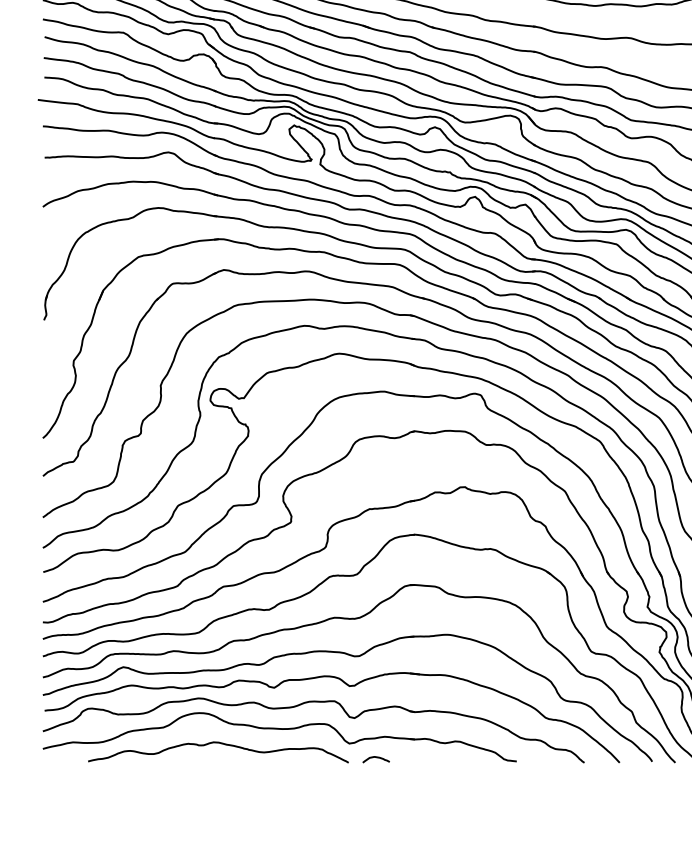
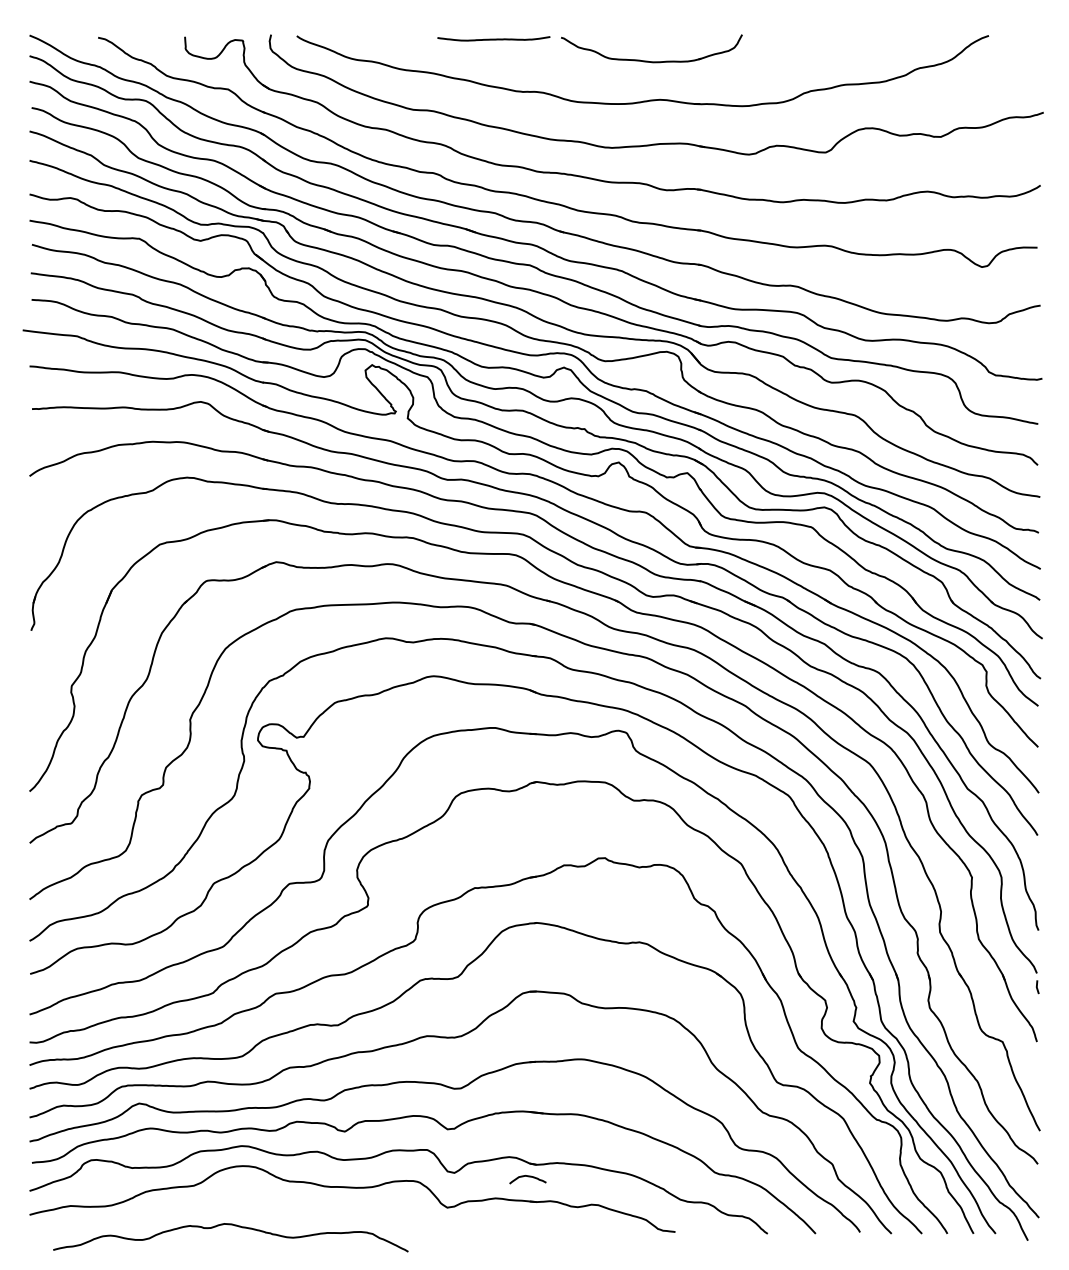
curve: (221, 744) -> (234, 1226), moved
curve: (376, 758) -> (528, 1177), moved

